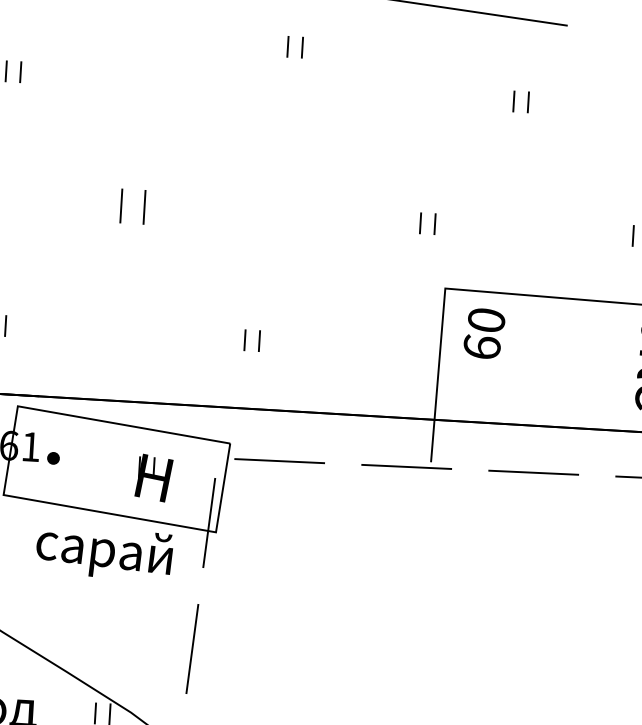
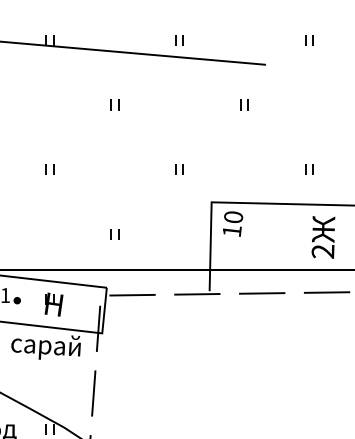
part: (294, 46) -> (114, 104), moved
part: (131, 205) -> (49, 169), size x0.62
part: (427, 222) -> (179, 169), moved
text: (480, 345) -> (231, 230), 60 -> 10
part: (152, 477) -> (53, 304), moved

